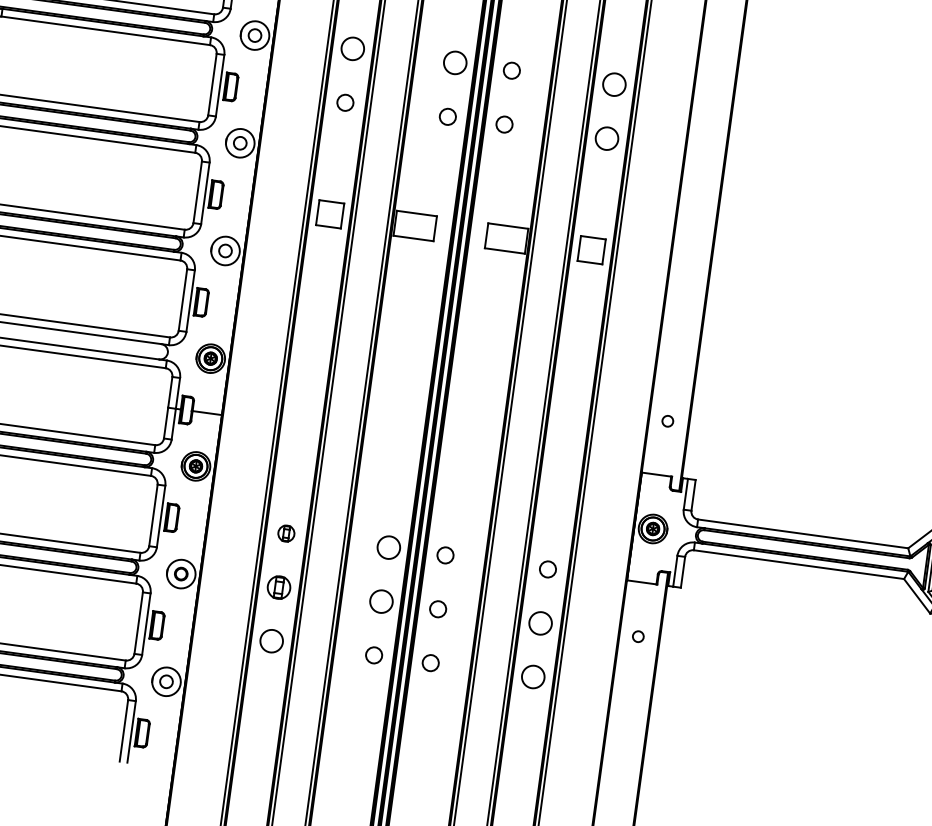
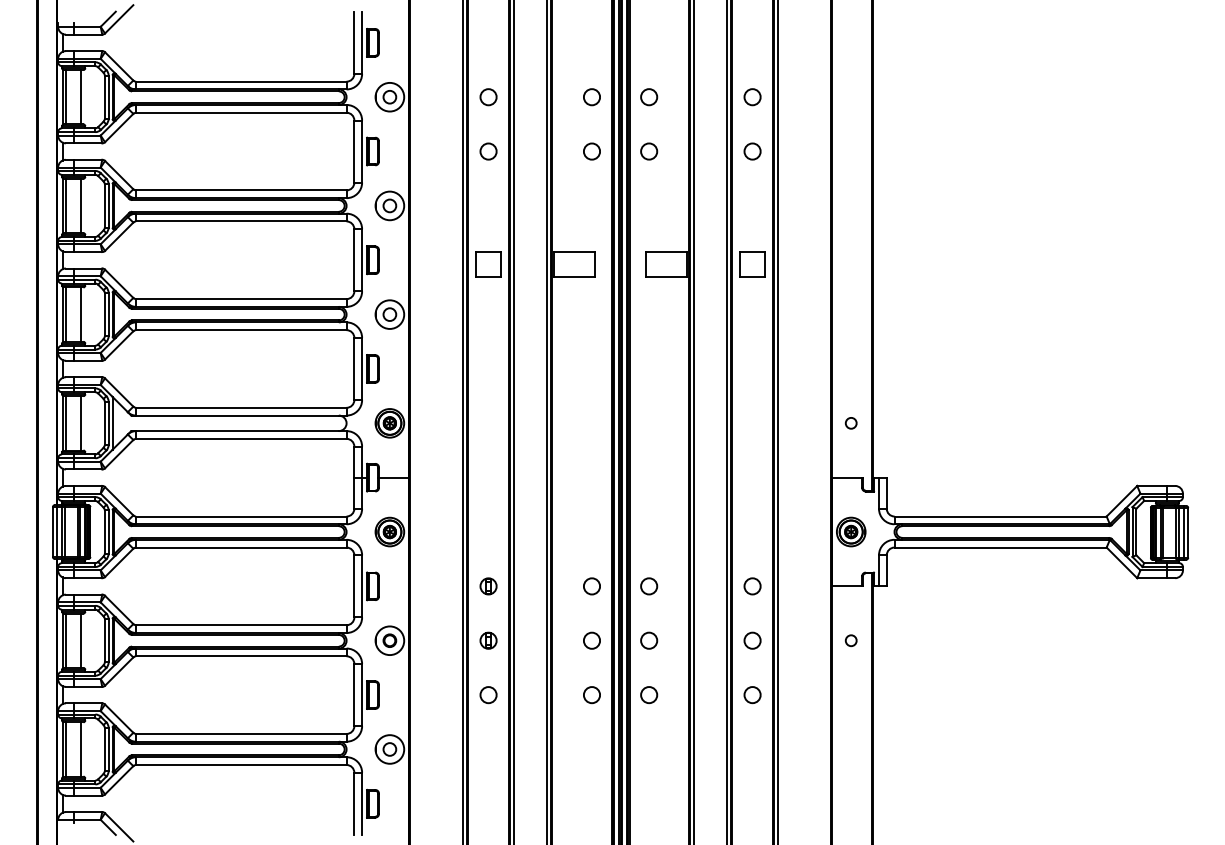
circle: (352, 49) -> (488, 97), size x0.71
circle: (454, 63) -> (591, 97), size x0.71
circle: (614, 85) -> (752, 97), size x0.71
circle: (606, 138) -> (752, 151), size x0.71
circle: (388, 547) -> (591, 586), size x0.71
part: (278, 587) -> (488, 640), size x0.71
circle: (381, 601) -> (591, 640), size x0.71
circle: (540, 623) -> (752, 640), size x0.71
circle: (271, 641) -> (488, 695), size x0.71
circle: (533, 677) -> (752, 695), size x0.71

